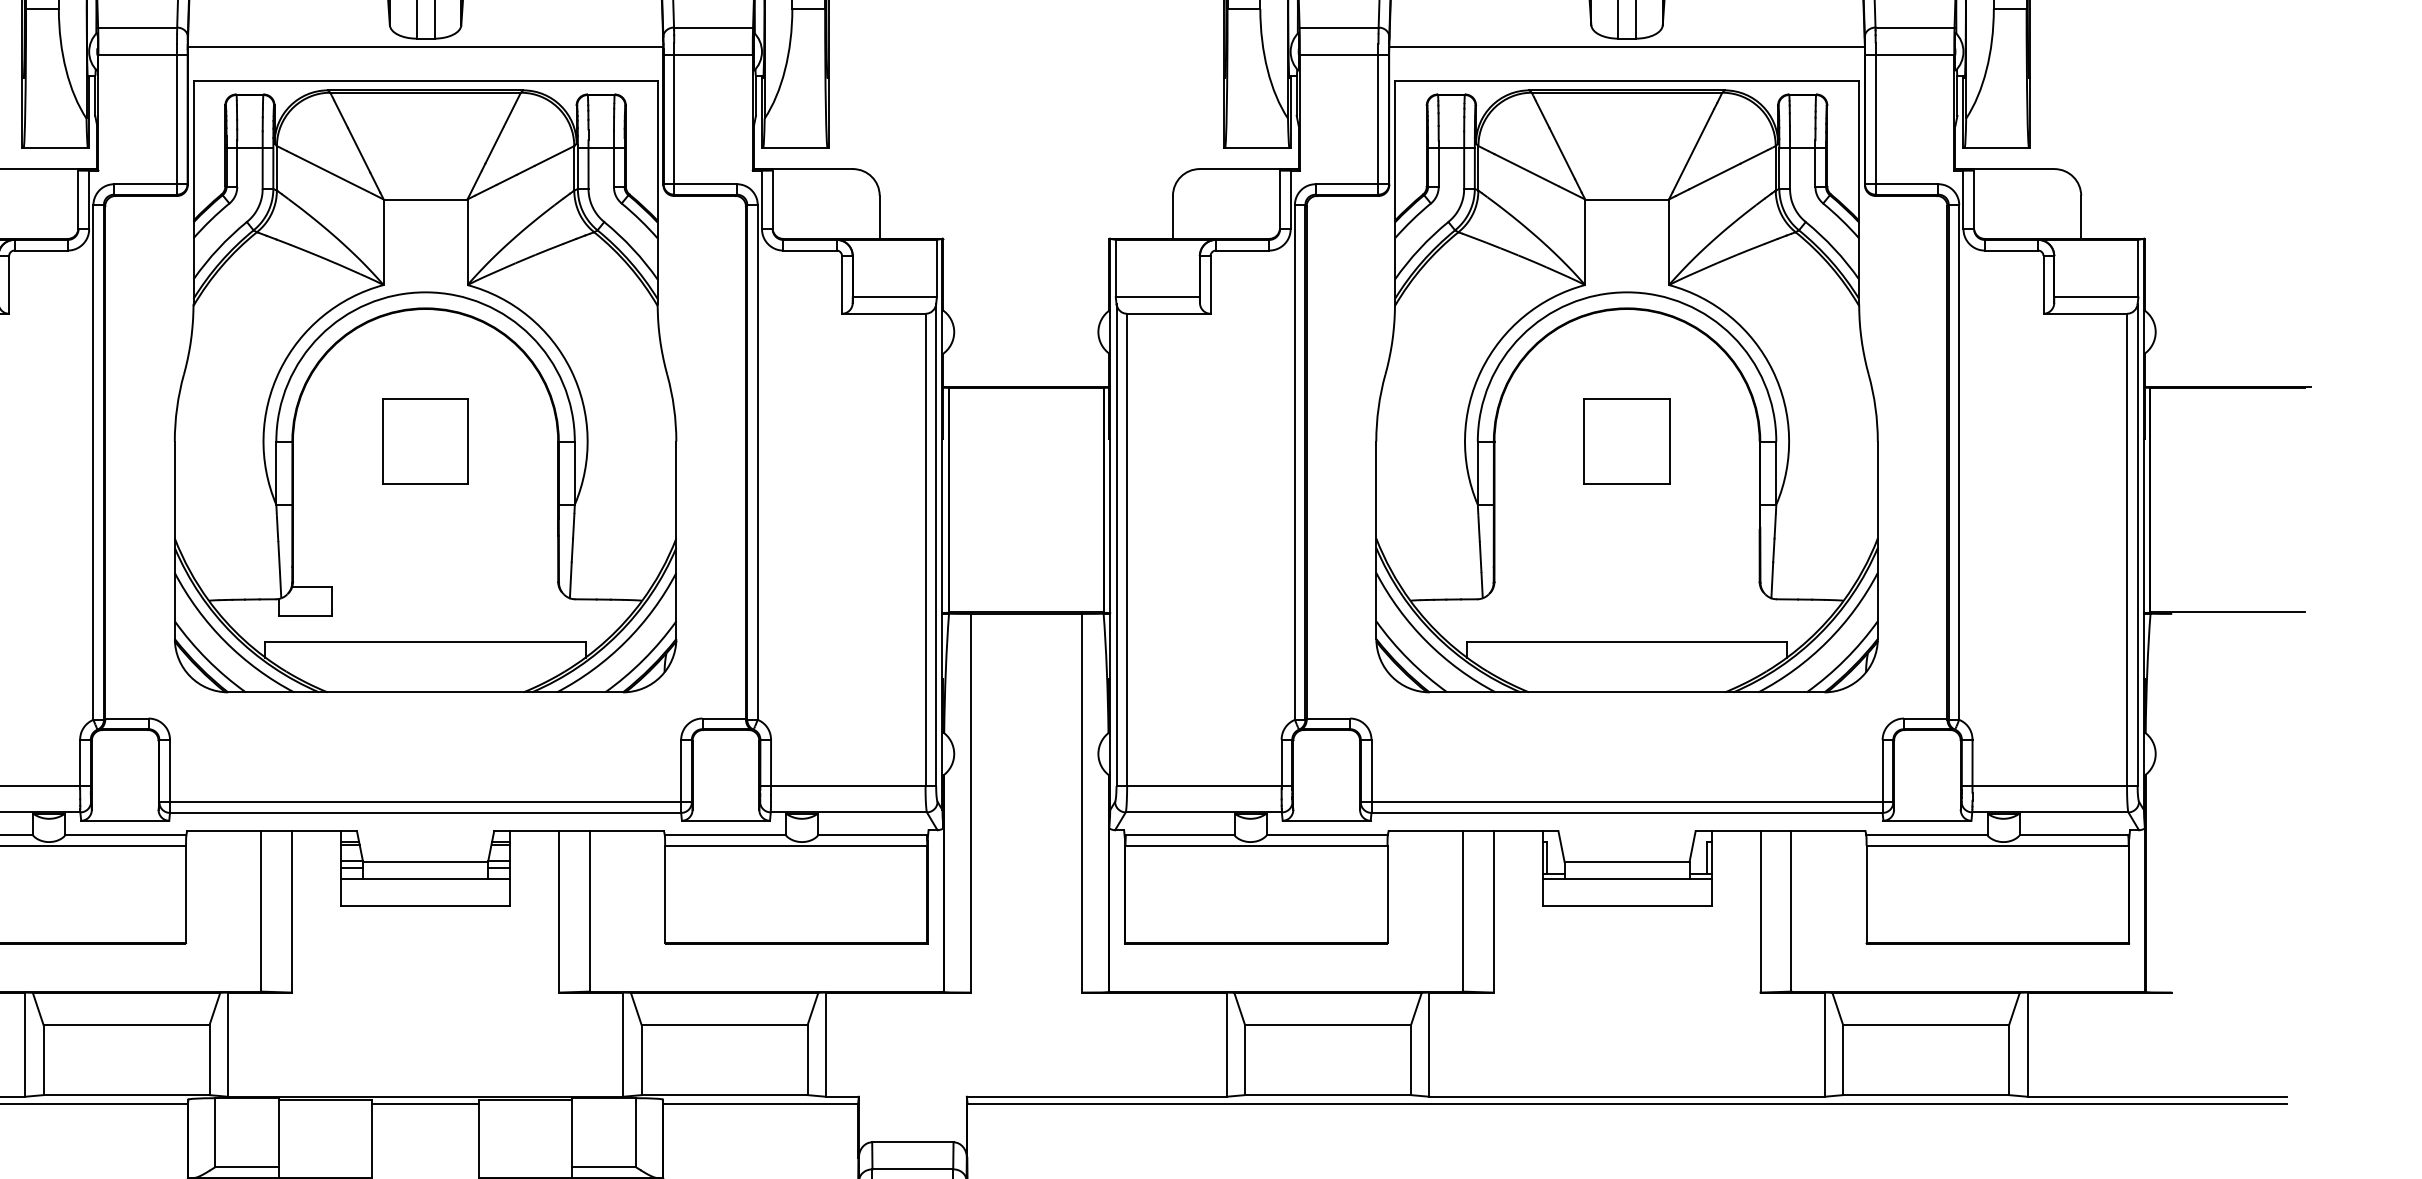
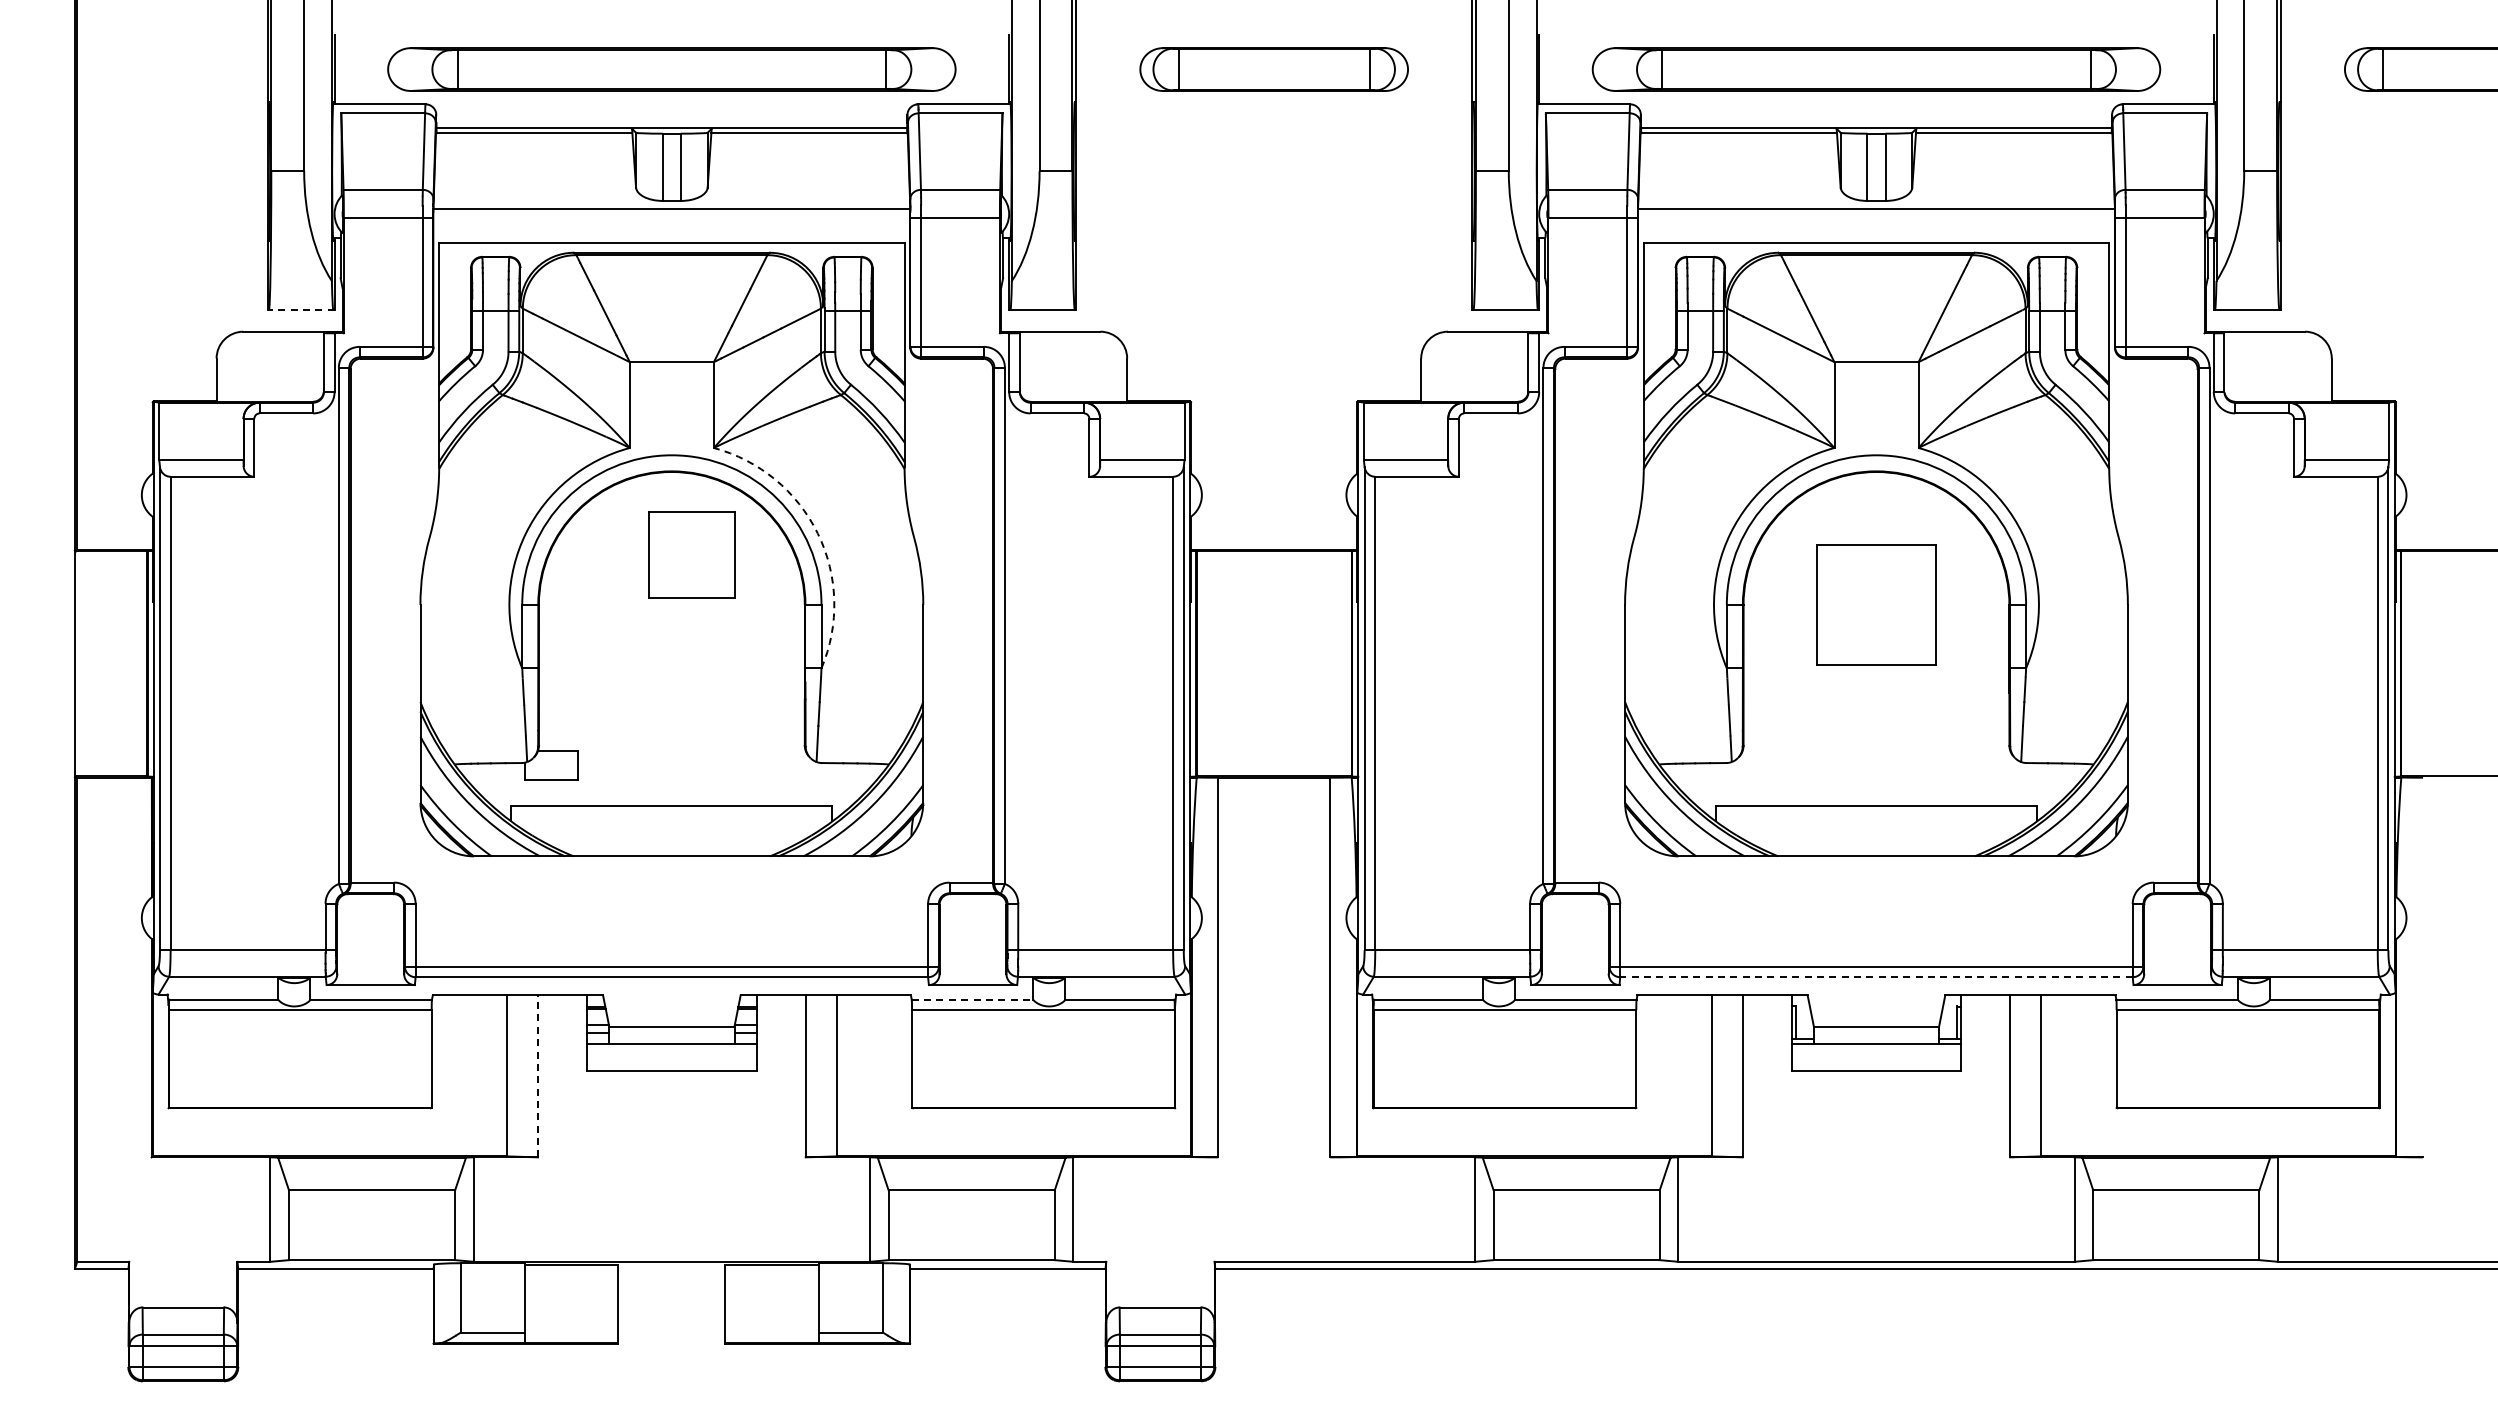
line: (55, 147) -> (300, 310), solid -> dashed
arc: (570, 370) -> (817, 533), solid -> dashed
part: (425, 441) -> (691, 554), moved
part: (1627, 441) -> (1876, 604), size x1.4
line: (1626, 813) -> (1875, 977), solid -> dashed
line: (725, 835) -> (972, 999), solid -> dashed
line: (292, 911) -> (538, 1076), solid -> dashed
line: (425, 1103) -> (671, 1268), removed

